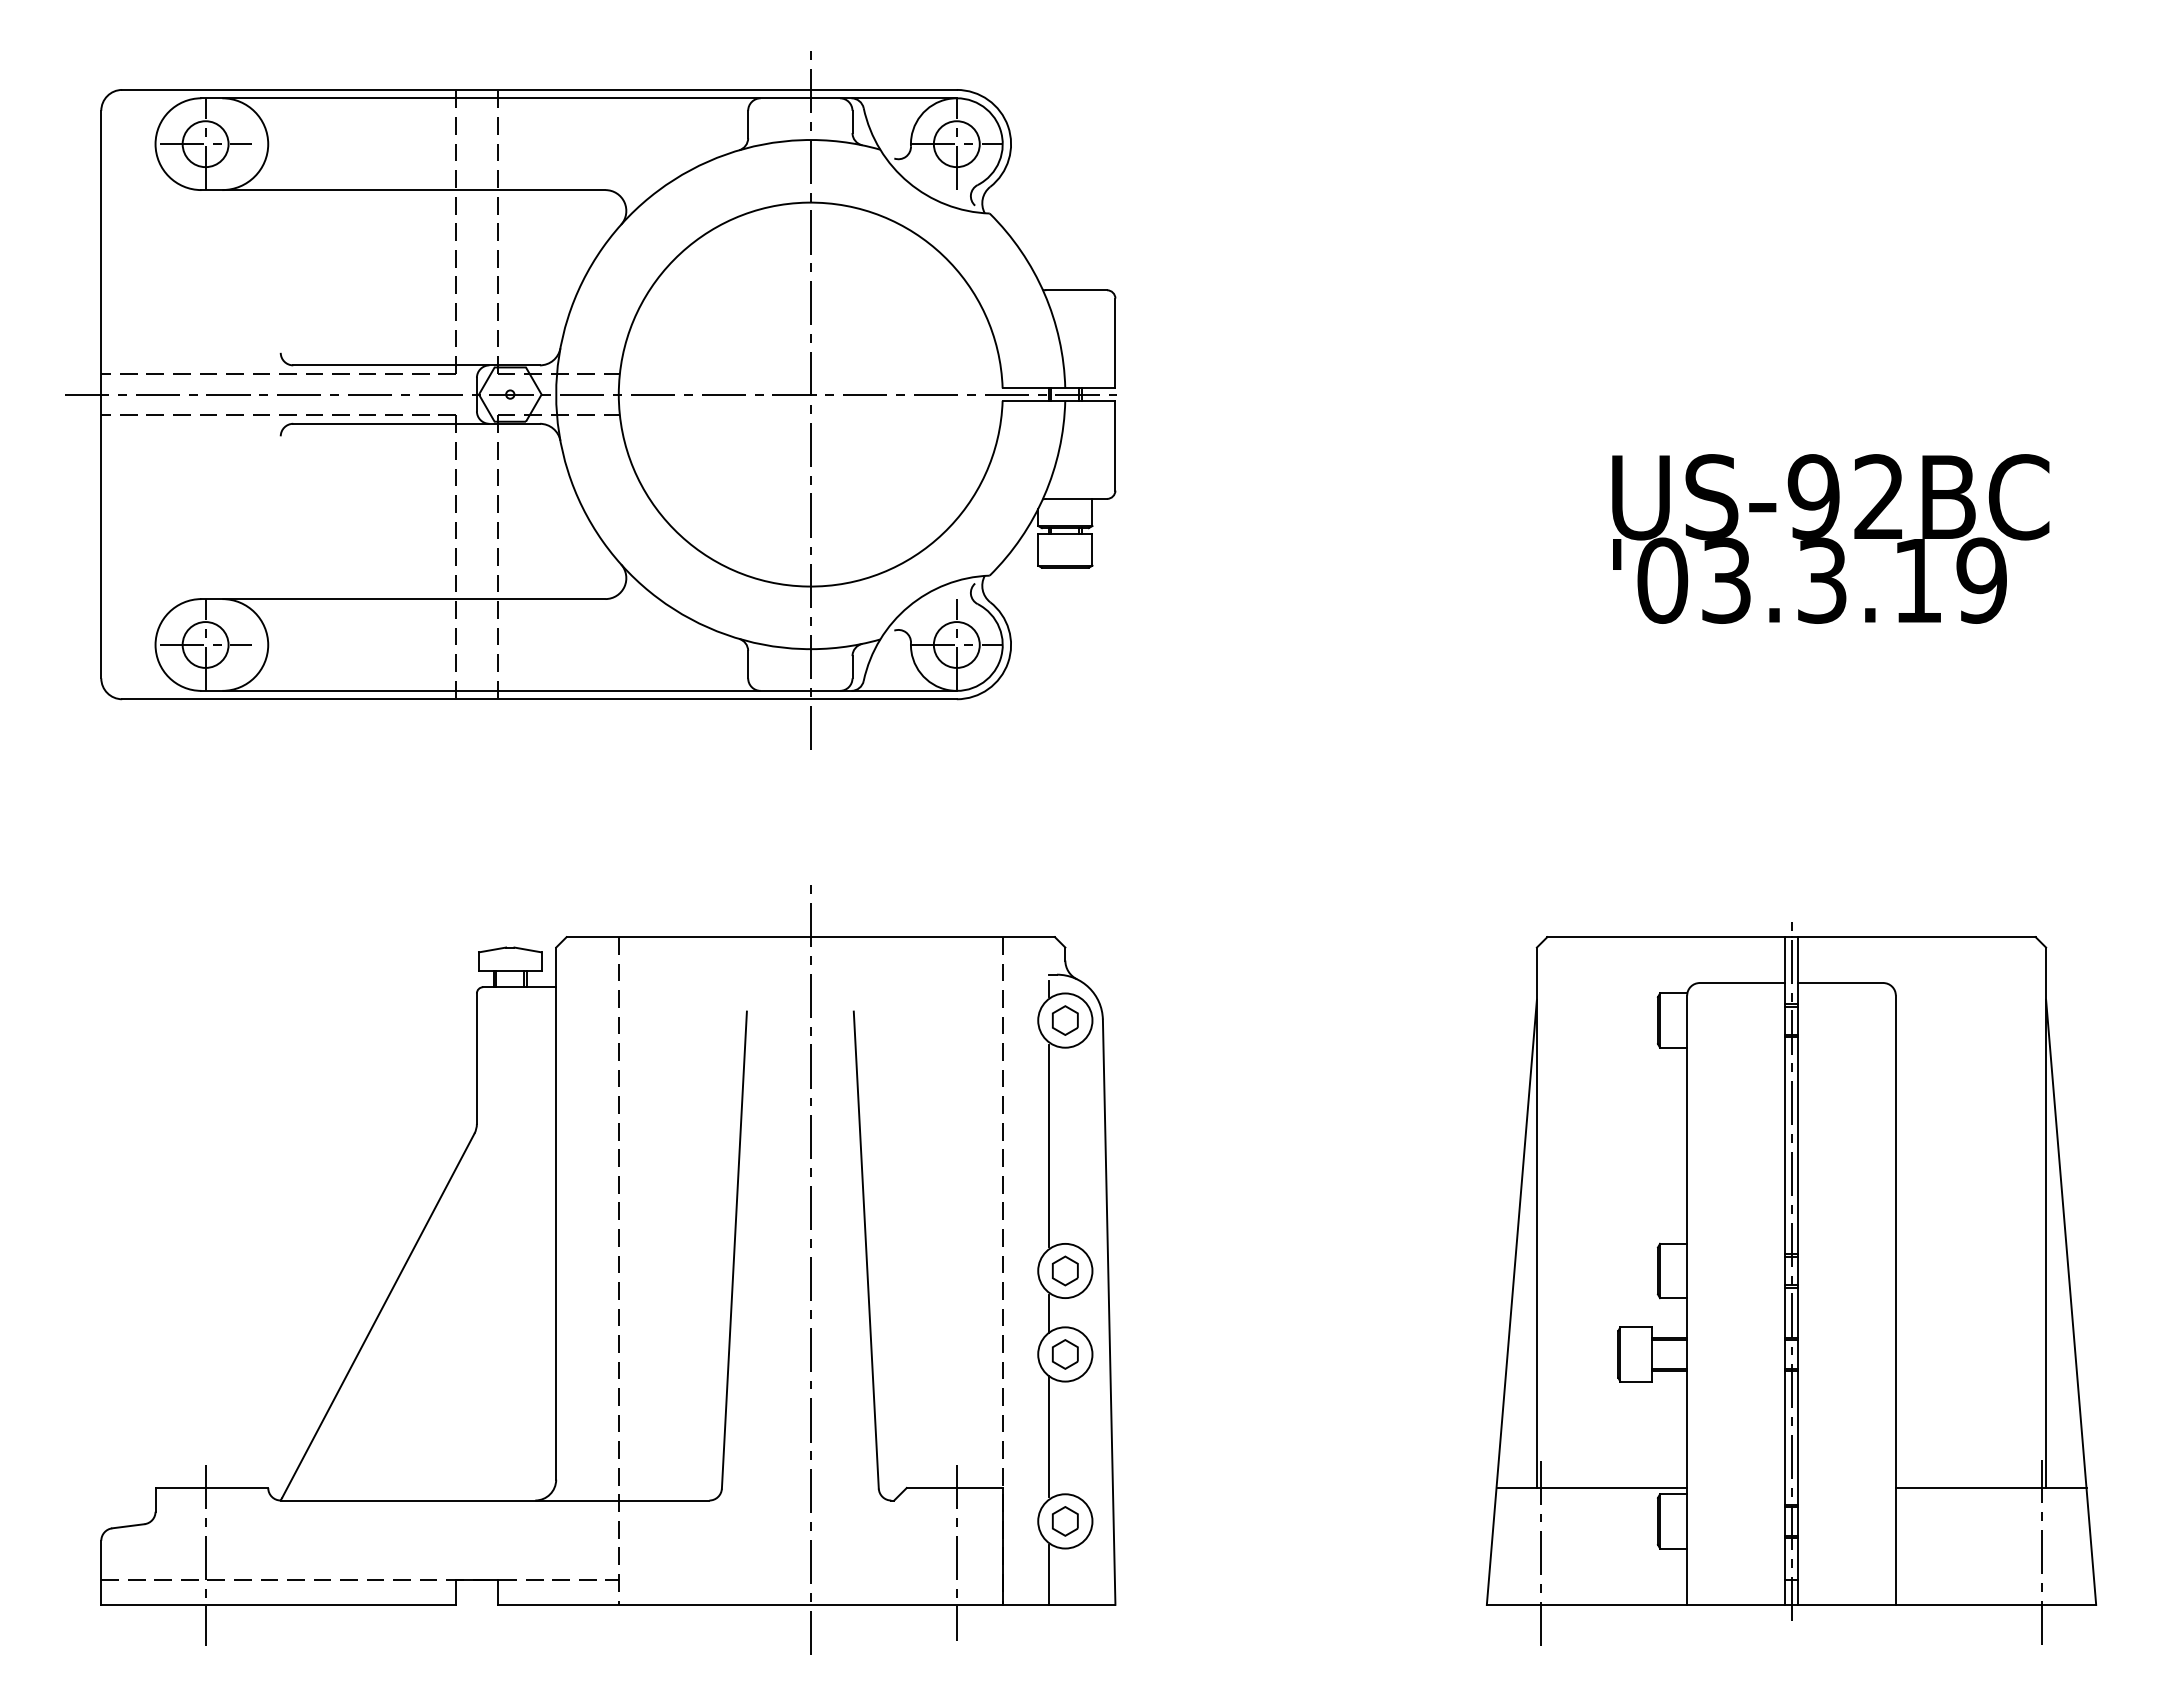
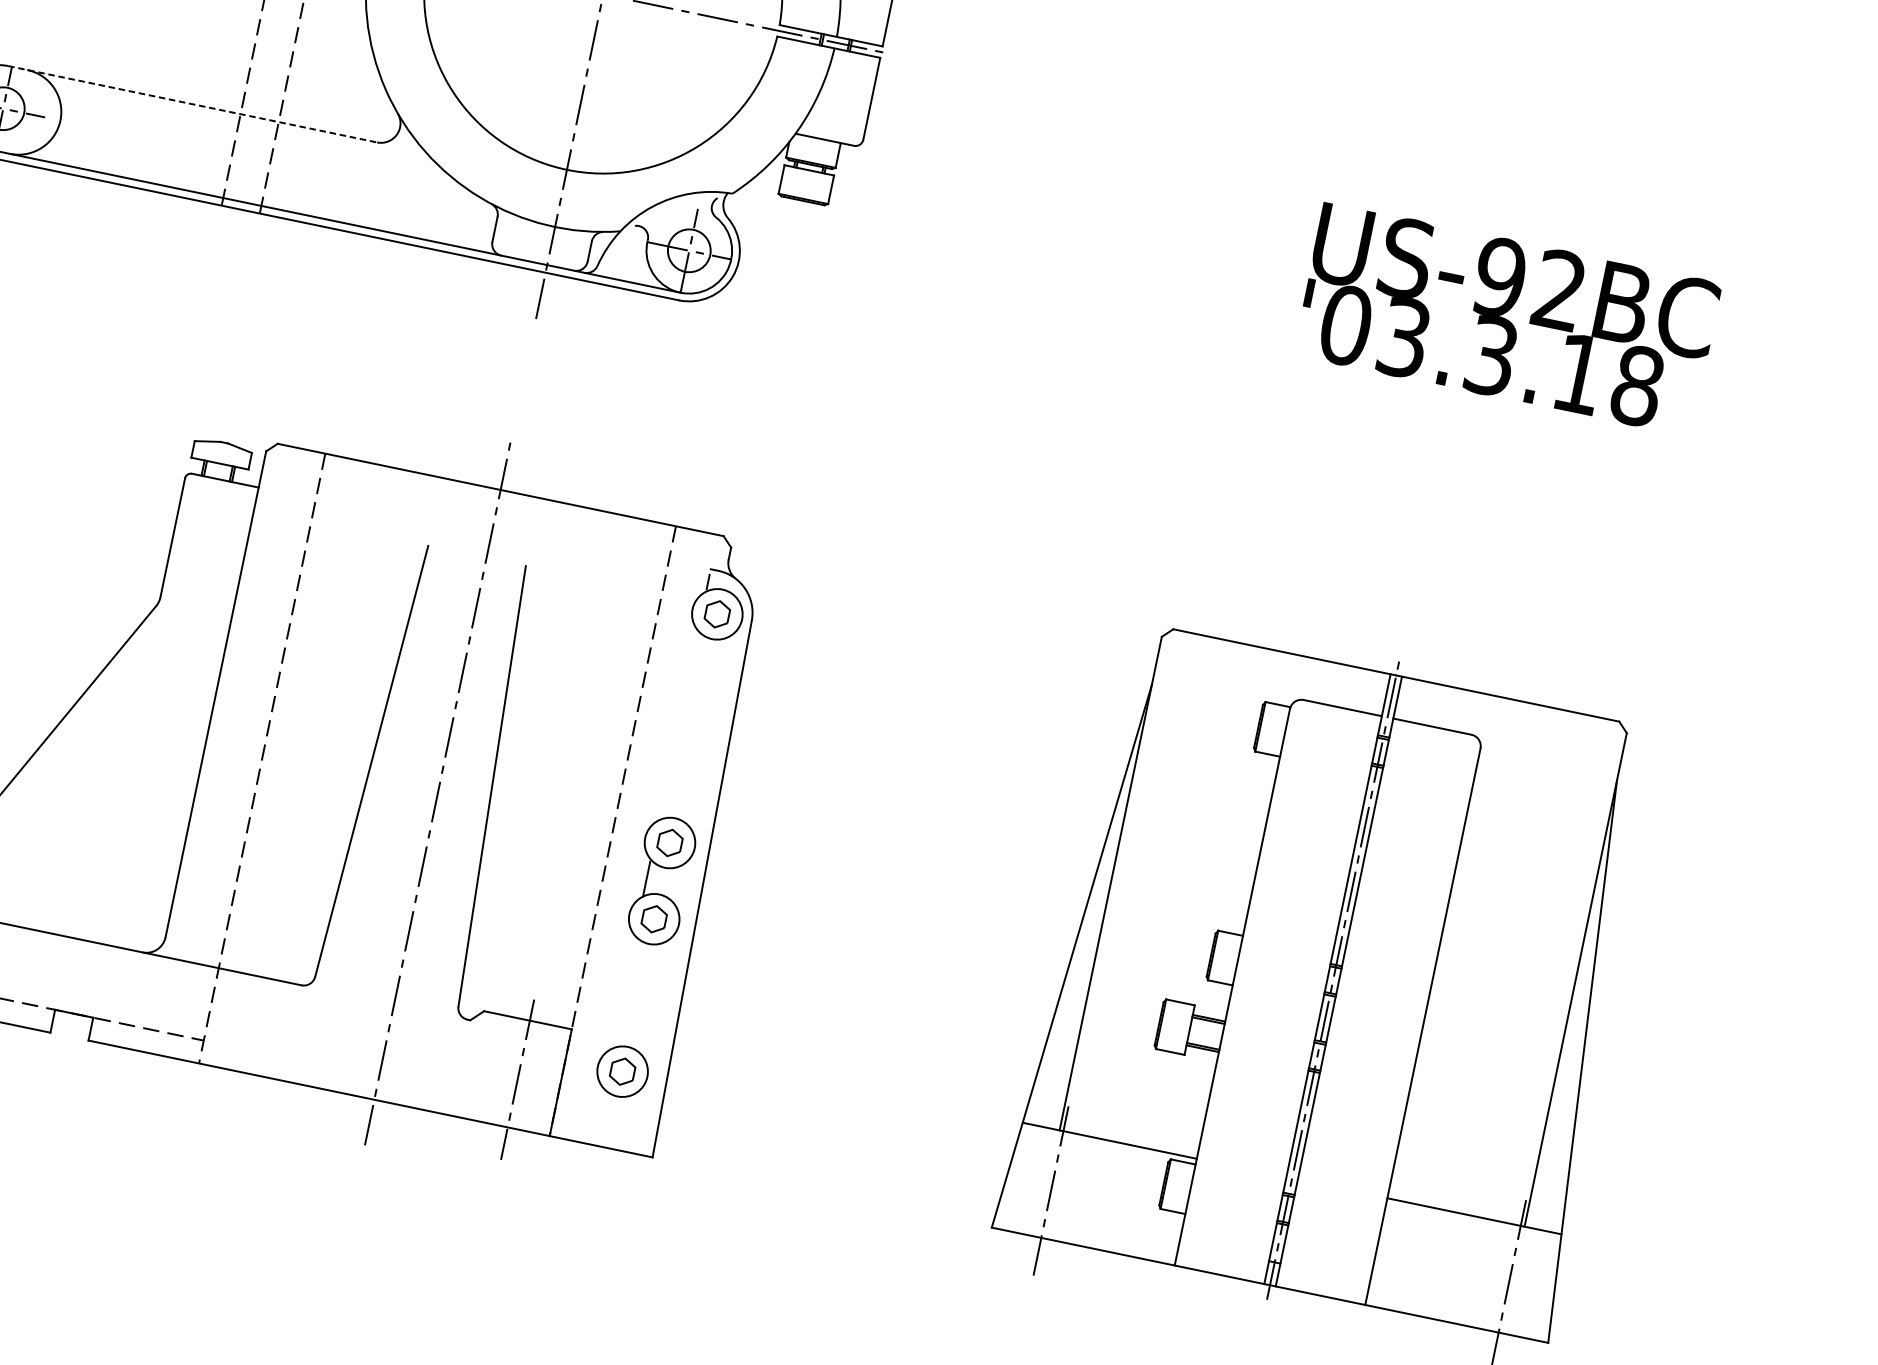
text: (1981, 580) -> (1637, 385), '03.3.19 -> '03.3.18
line: (403, 599) -> (192, 104), solid -> dashed
line: (1048, 1145) -> (678, 725), removed
line: (1048, 1436) -> (623, 990), removed
line: (1048, 1574) -> (597, 1117), removed

